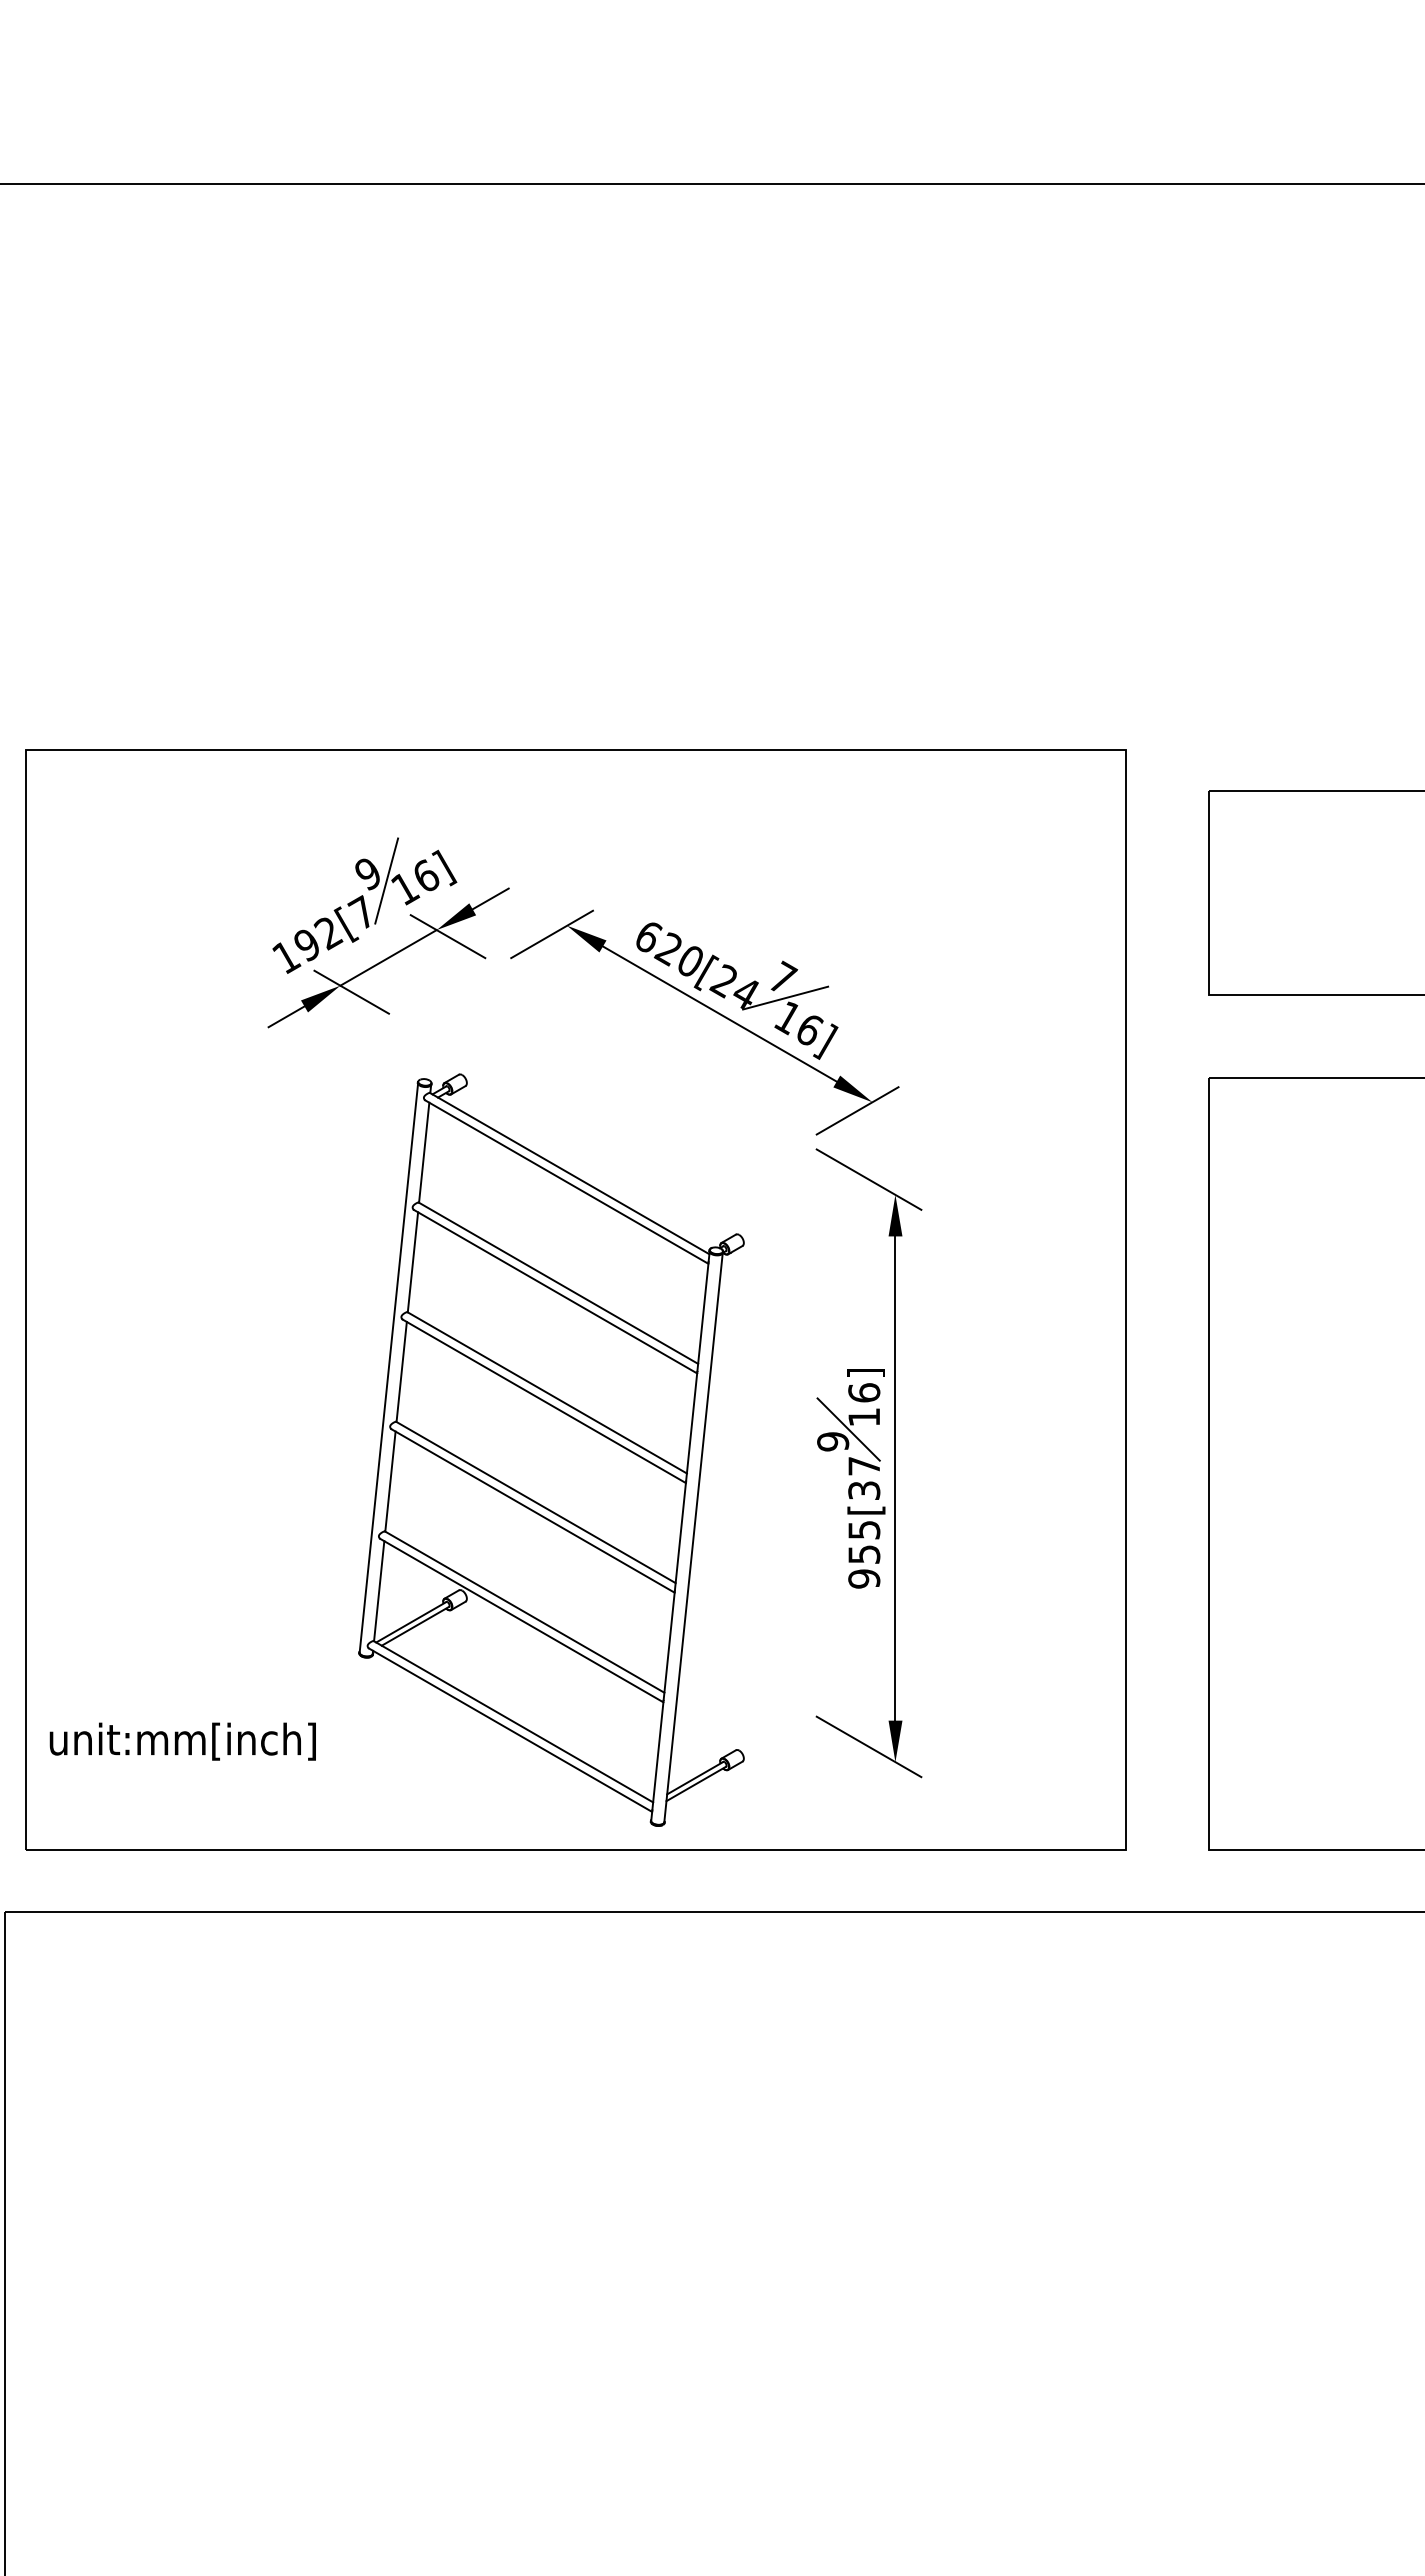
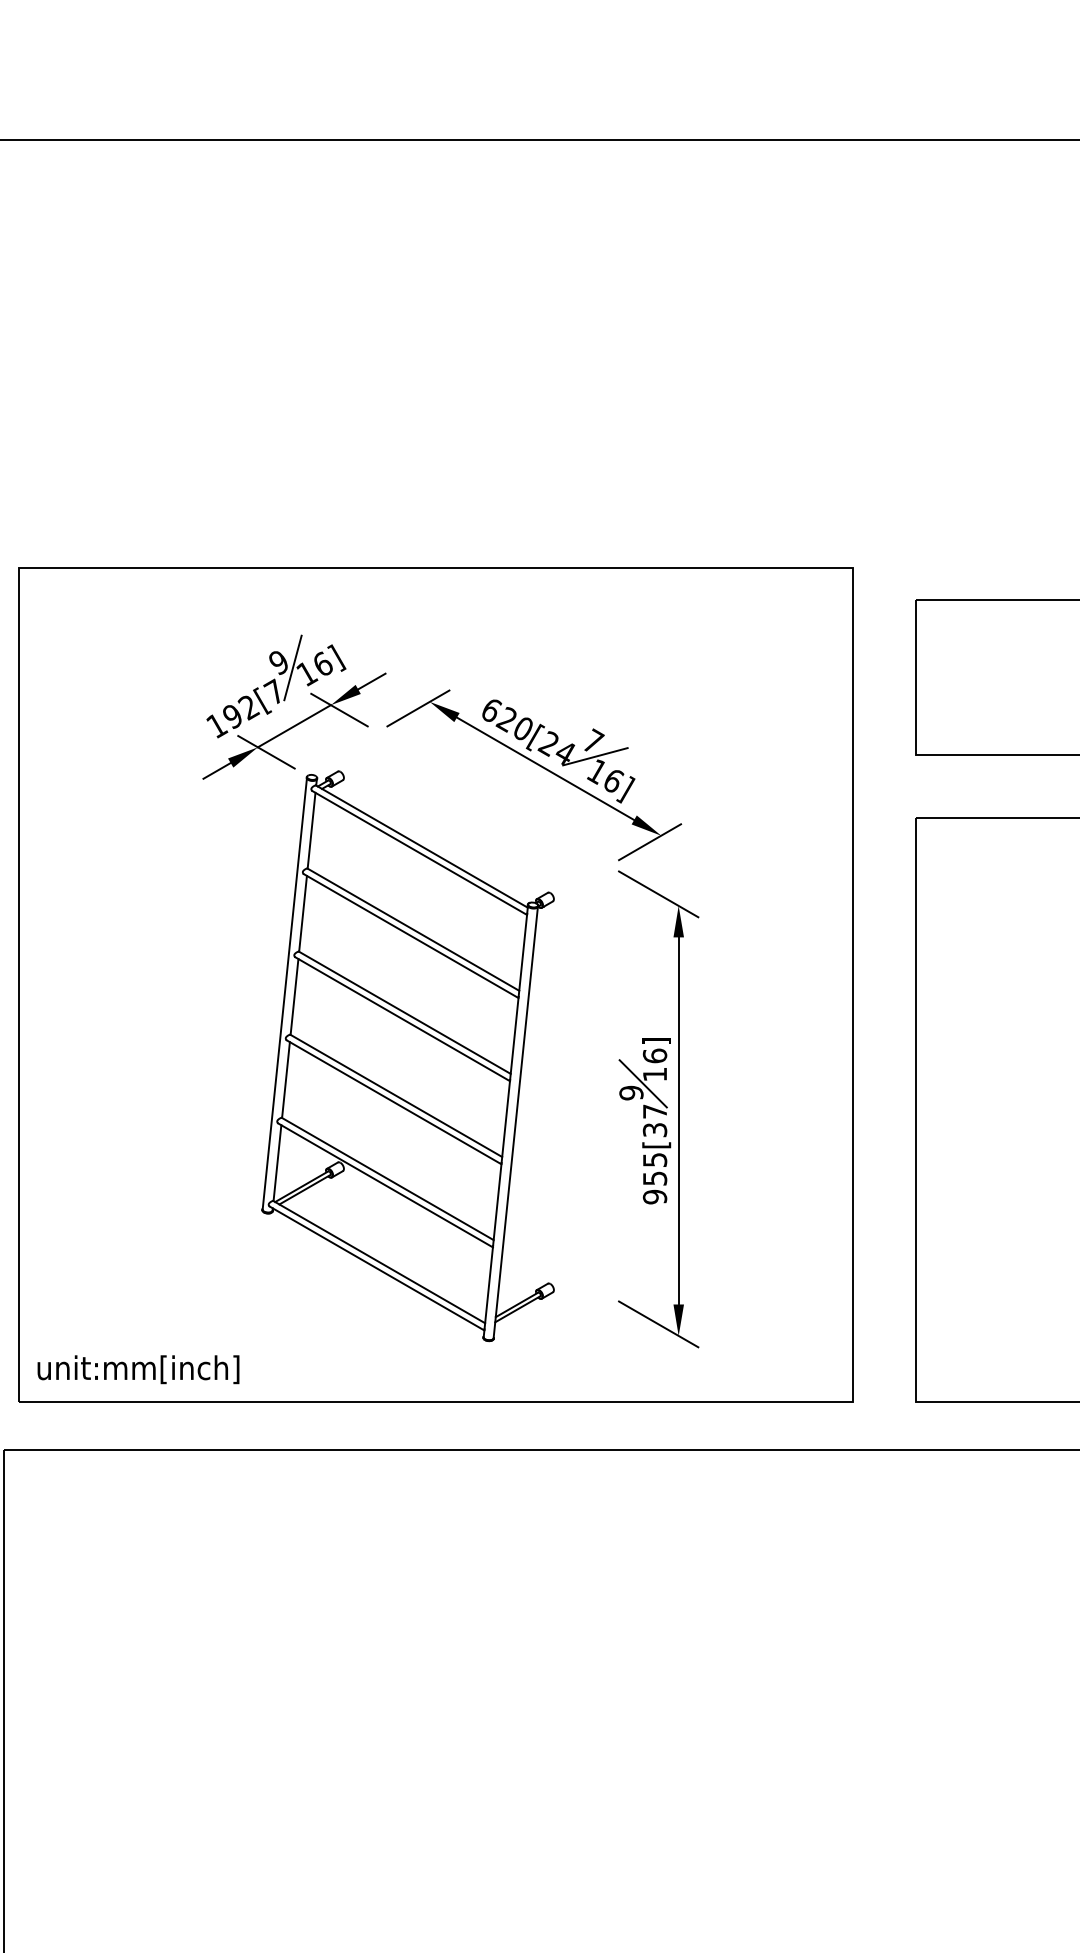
part: (551, 1449) -> (408, 1055), moved
text: (182, 1741) -> (138, 1369), moved

